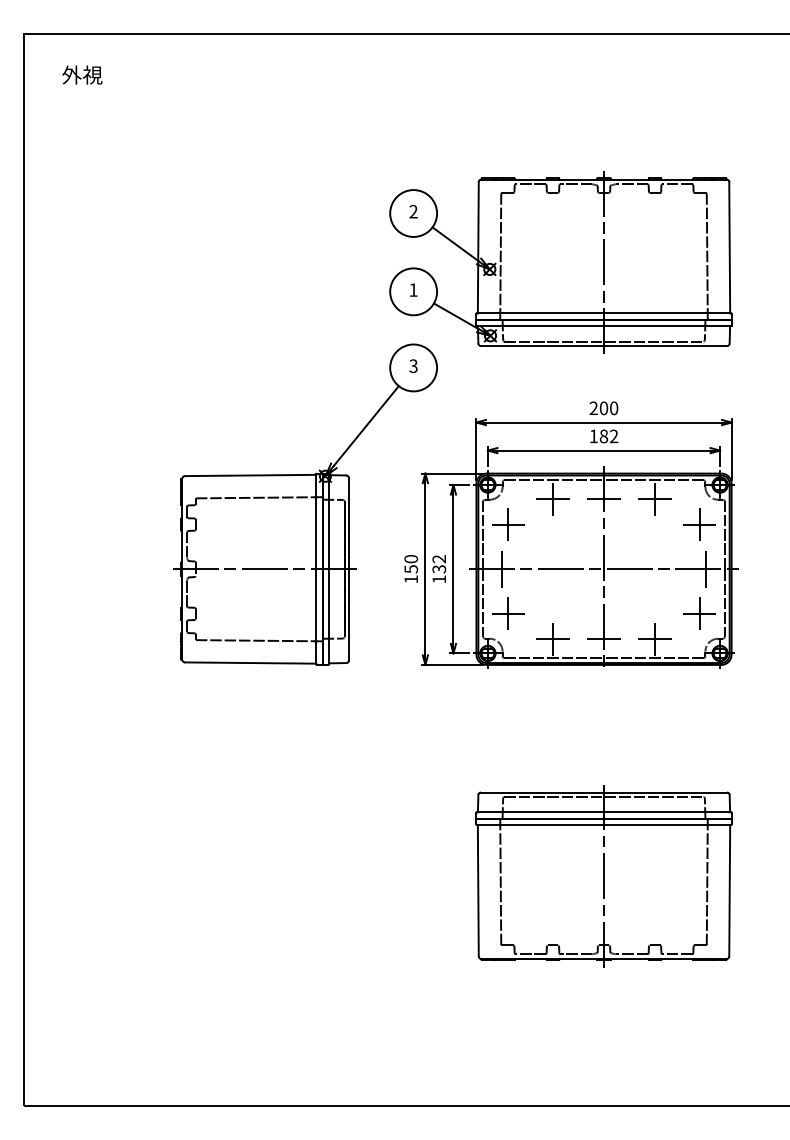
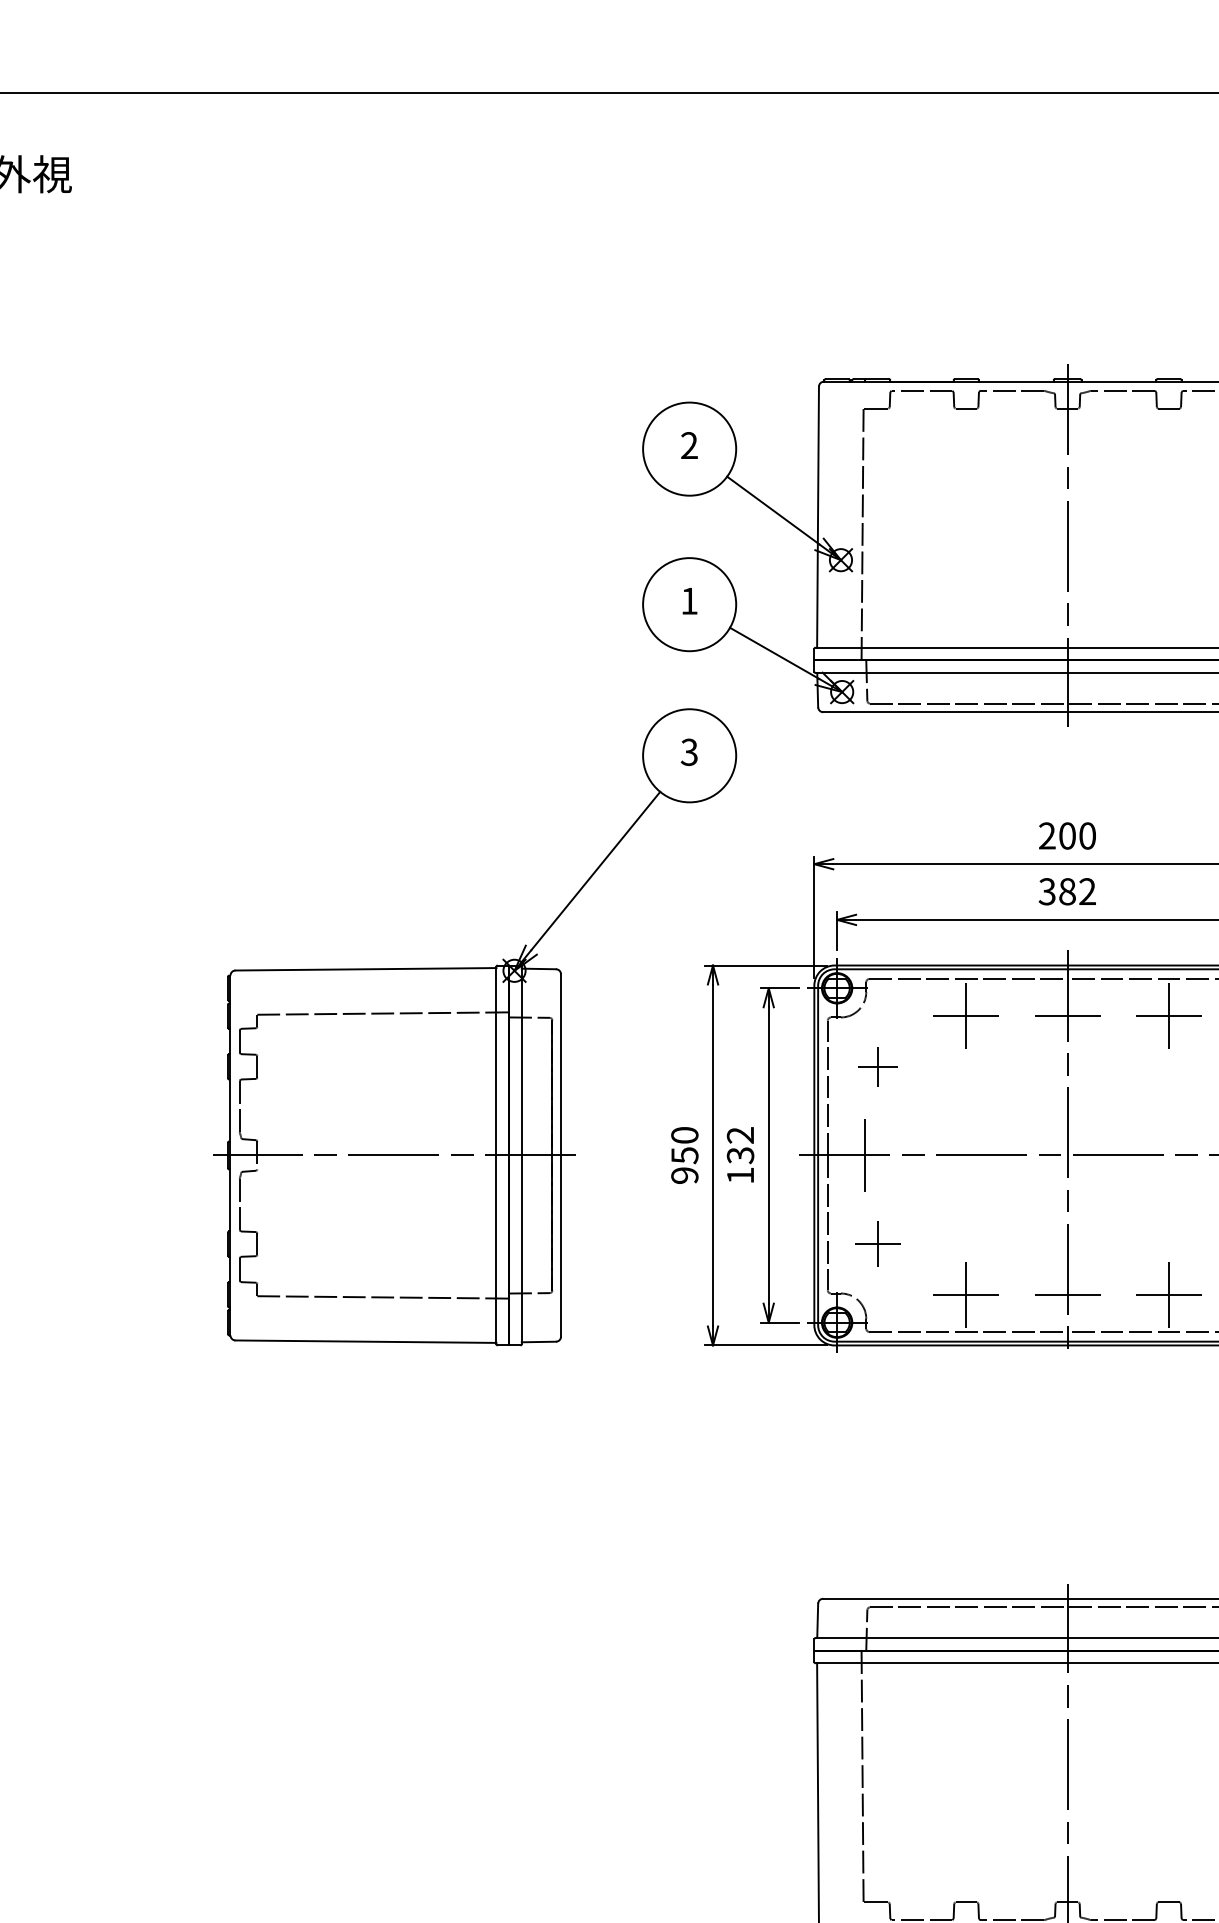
text: (593, 436) -> (1046, 891), 182 -> 382
part: (508, 524) -> (877, 1066), size x0.6
text: (411, 579) -> (685, 1175), 150 -> 950
part: (508, 613) -> (877, 1243), size x0.7

